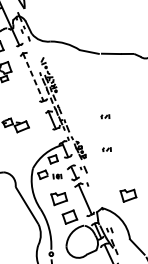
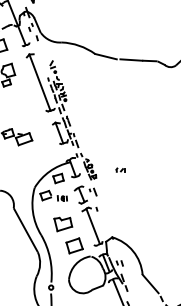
line: (32, 77) -> (39, 82), dashed -> solid
part: (104, 116) -> (120, 131), removed
part: (128, 195) -> (143, 224), removed

